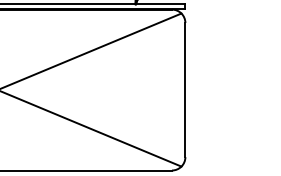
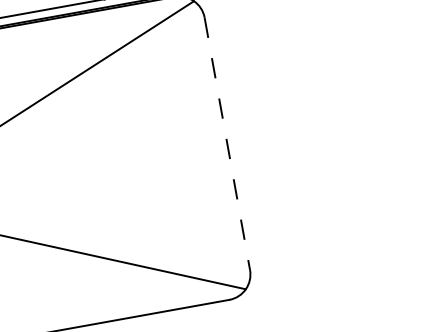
line: (185, 90) -> (227, 144), solid -> dashed

